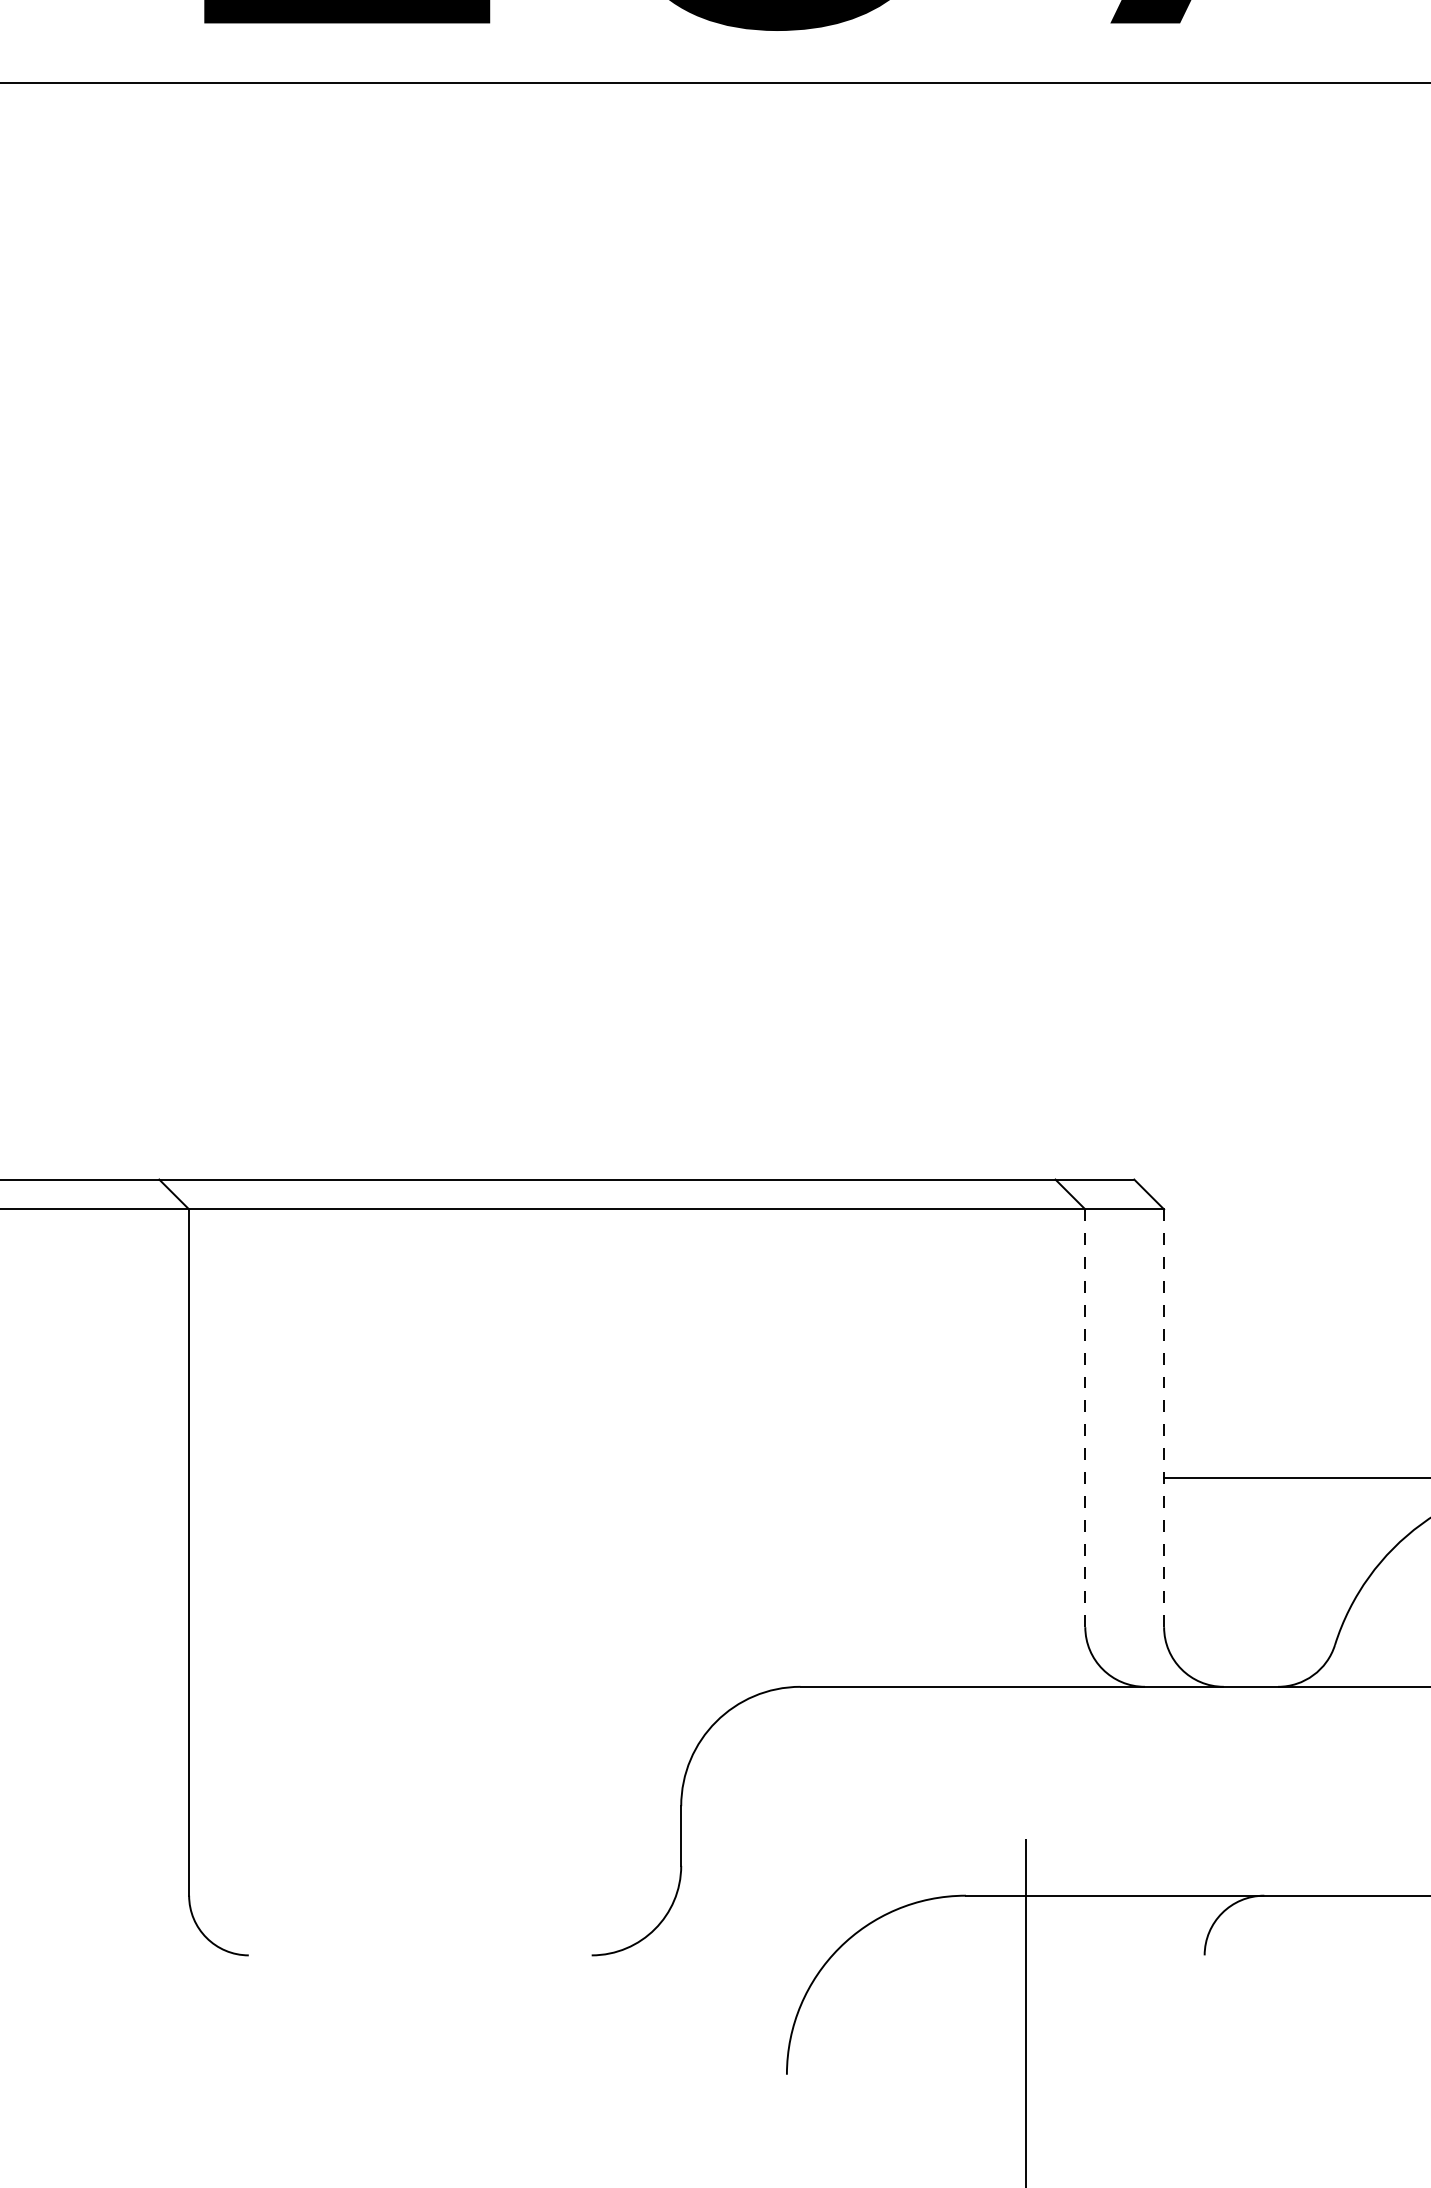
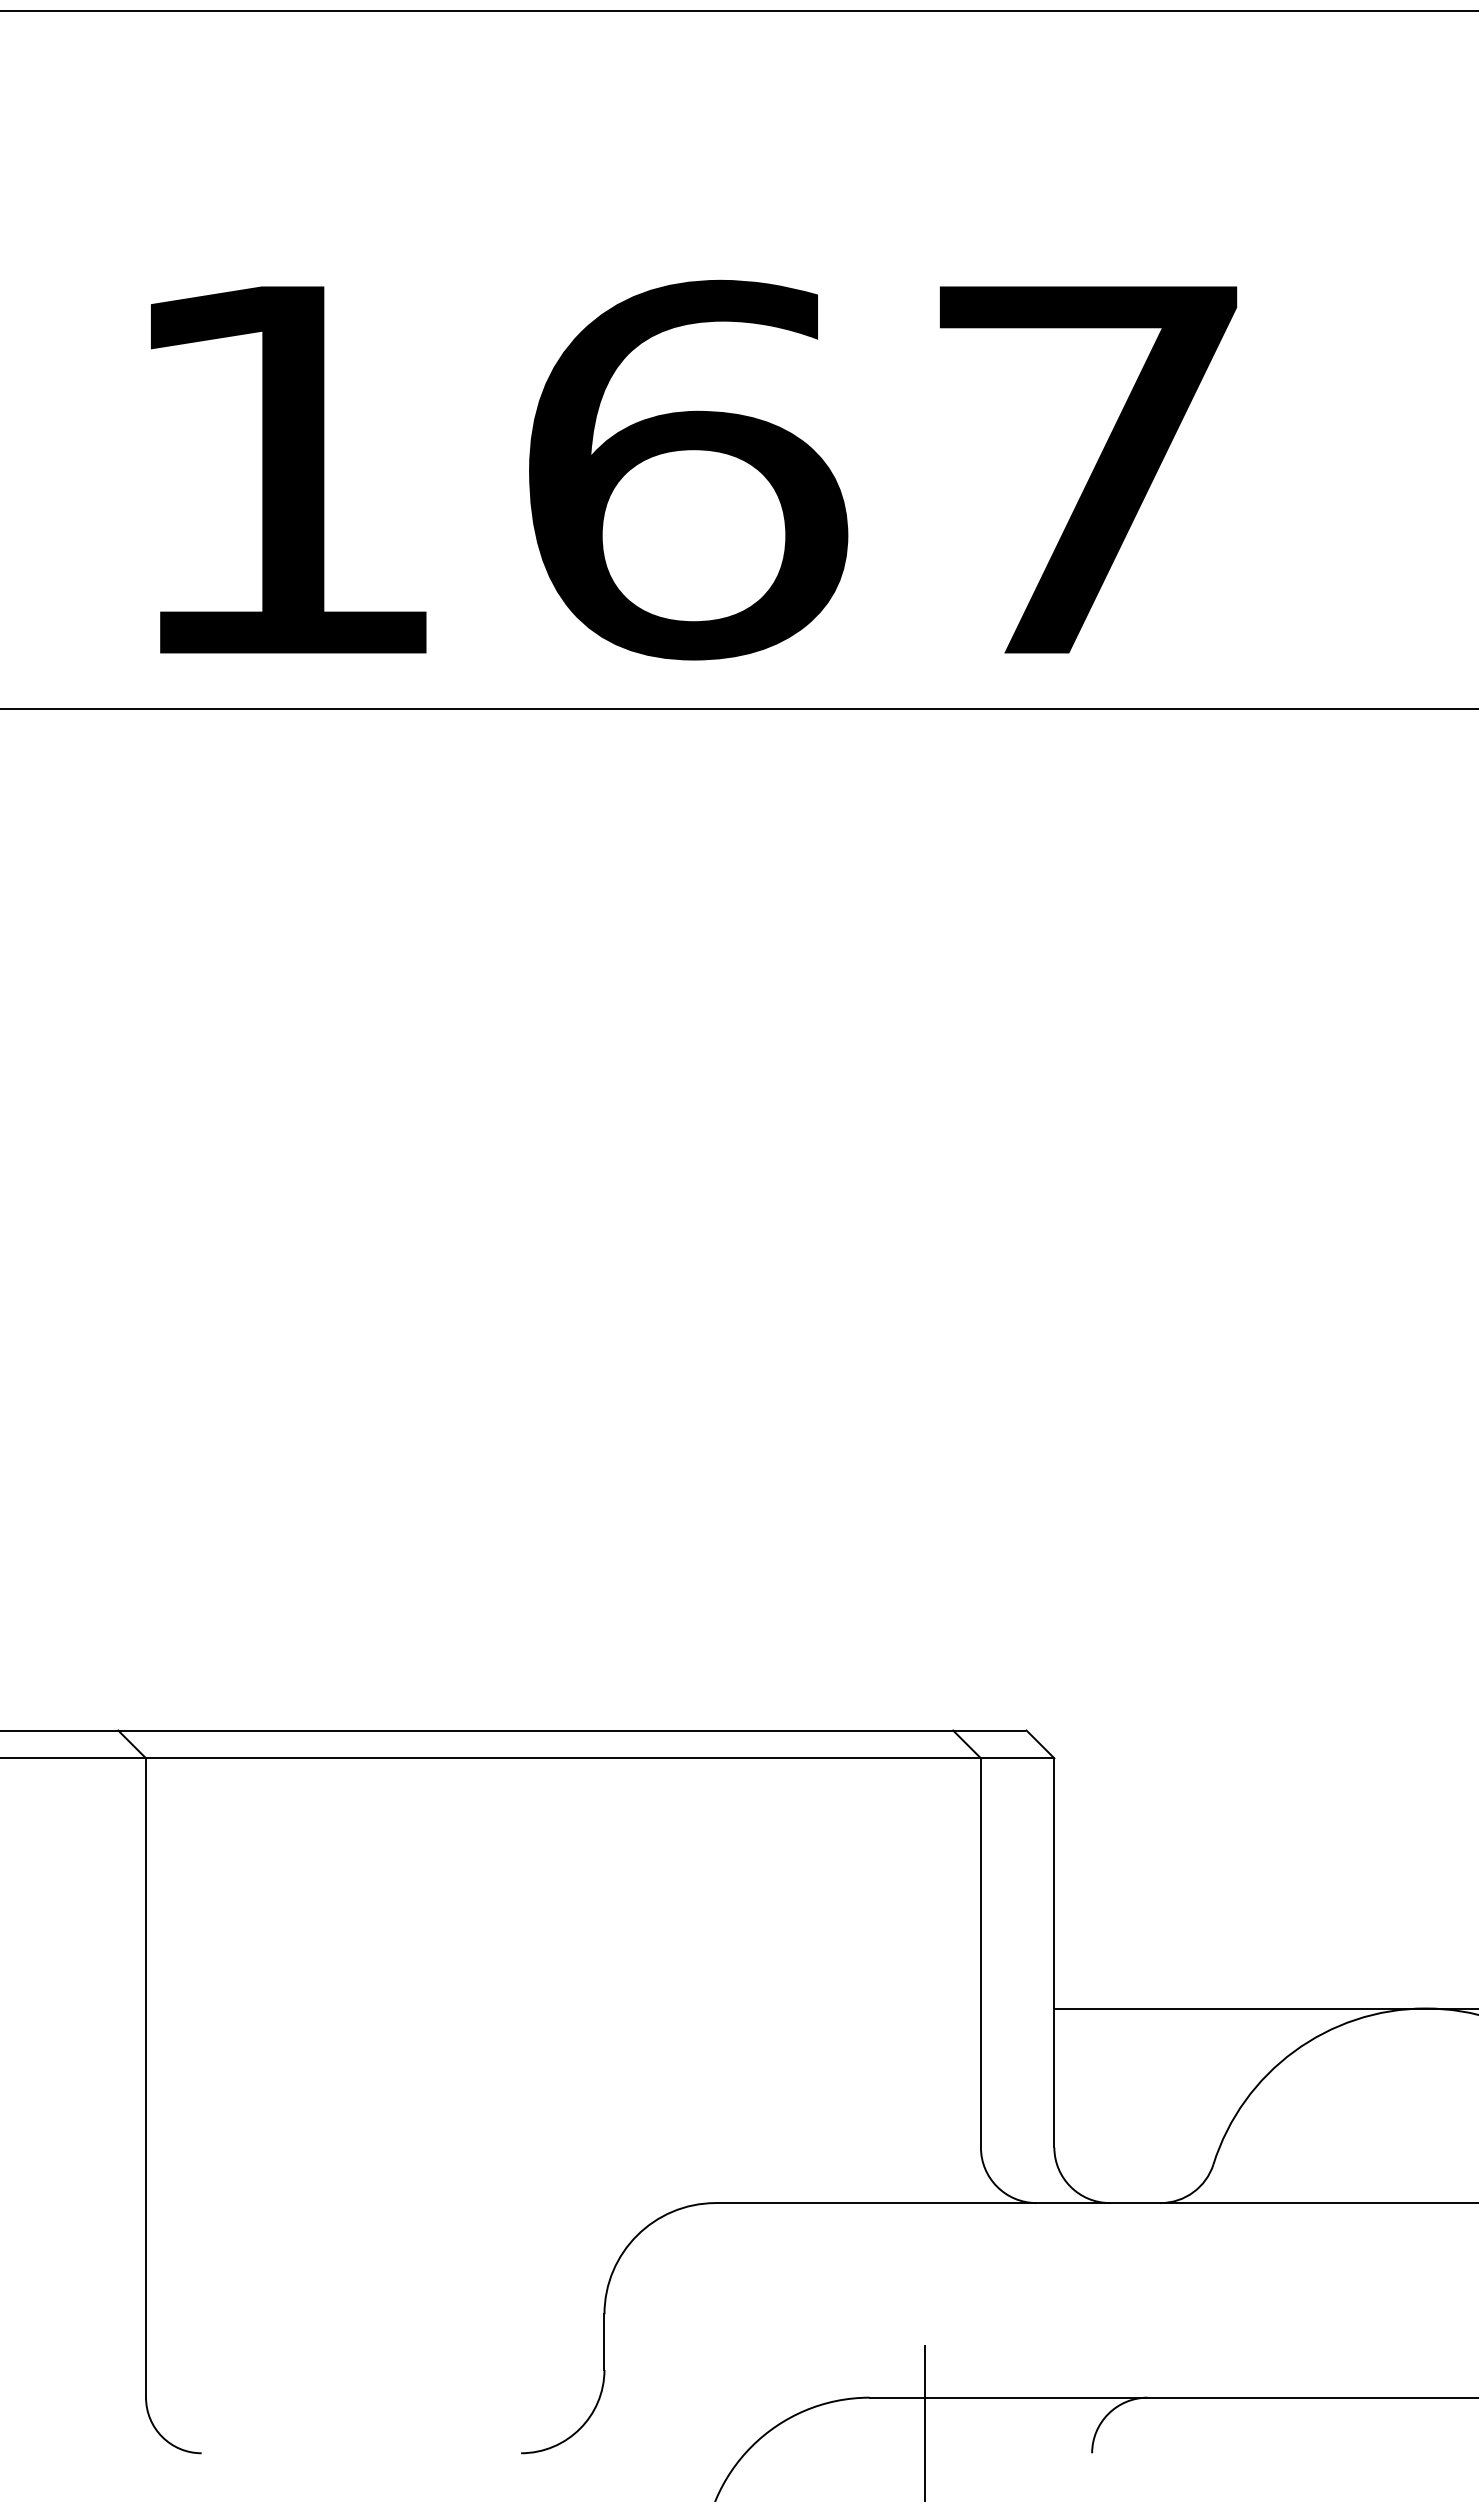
line: (1084, 1417) -> (980, 1952), dashed -> solid
line: (1164, 1417) -> (1054, 1952), dashed -> solid

